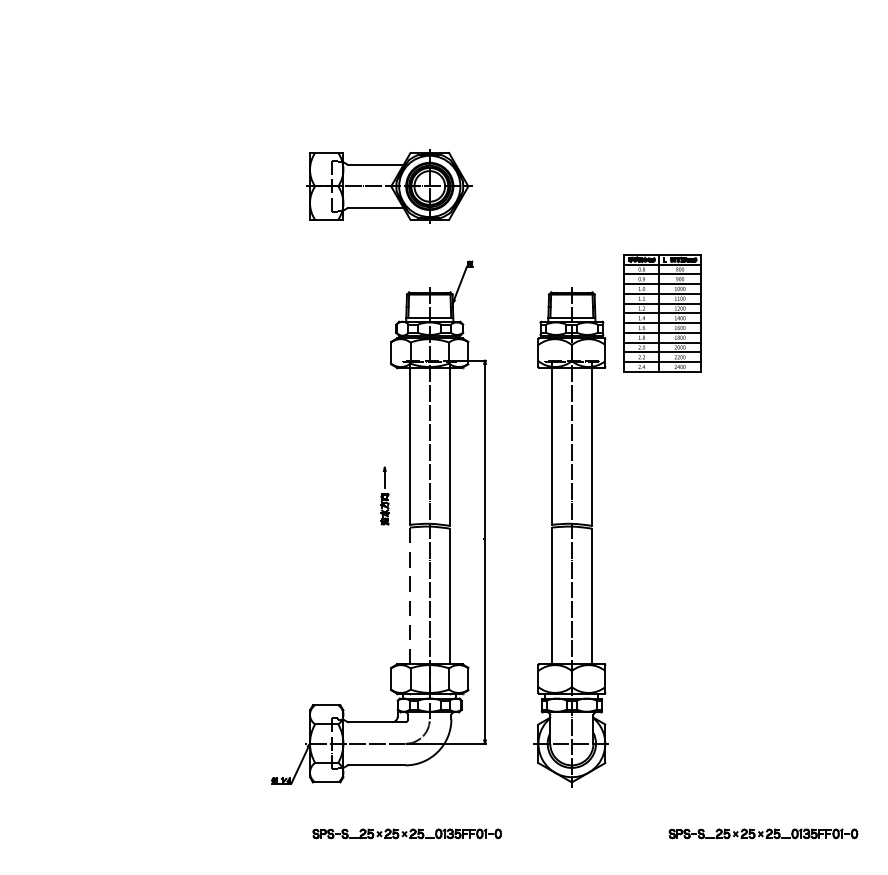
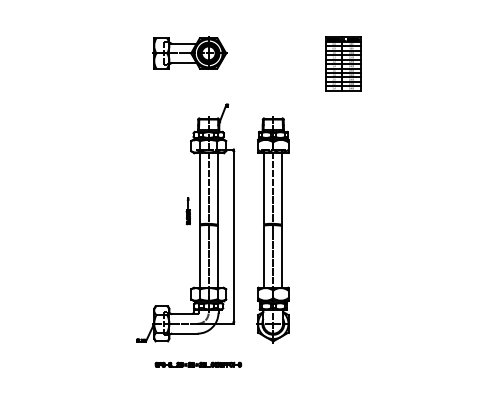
part: (387, 184) -> (189, 52), moved
part: (662, 312) -> (343, 63), moved
line: (409, 595) -> (199, 256), dashed -> solid
part: (763, 833) -> (360, 364), removed

